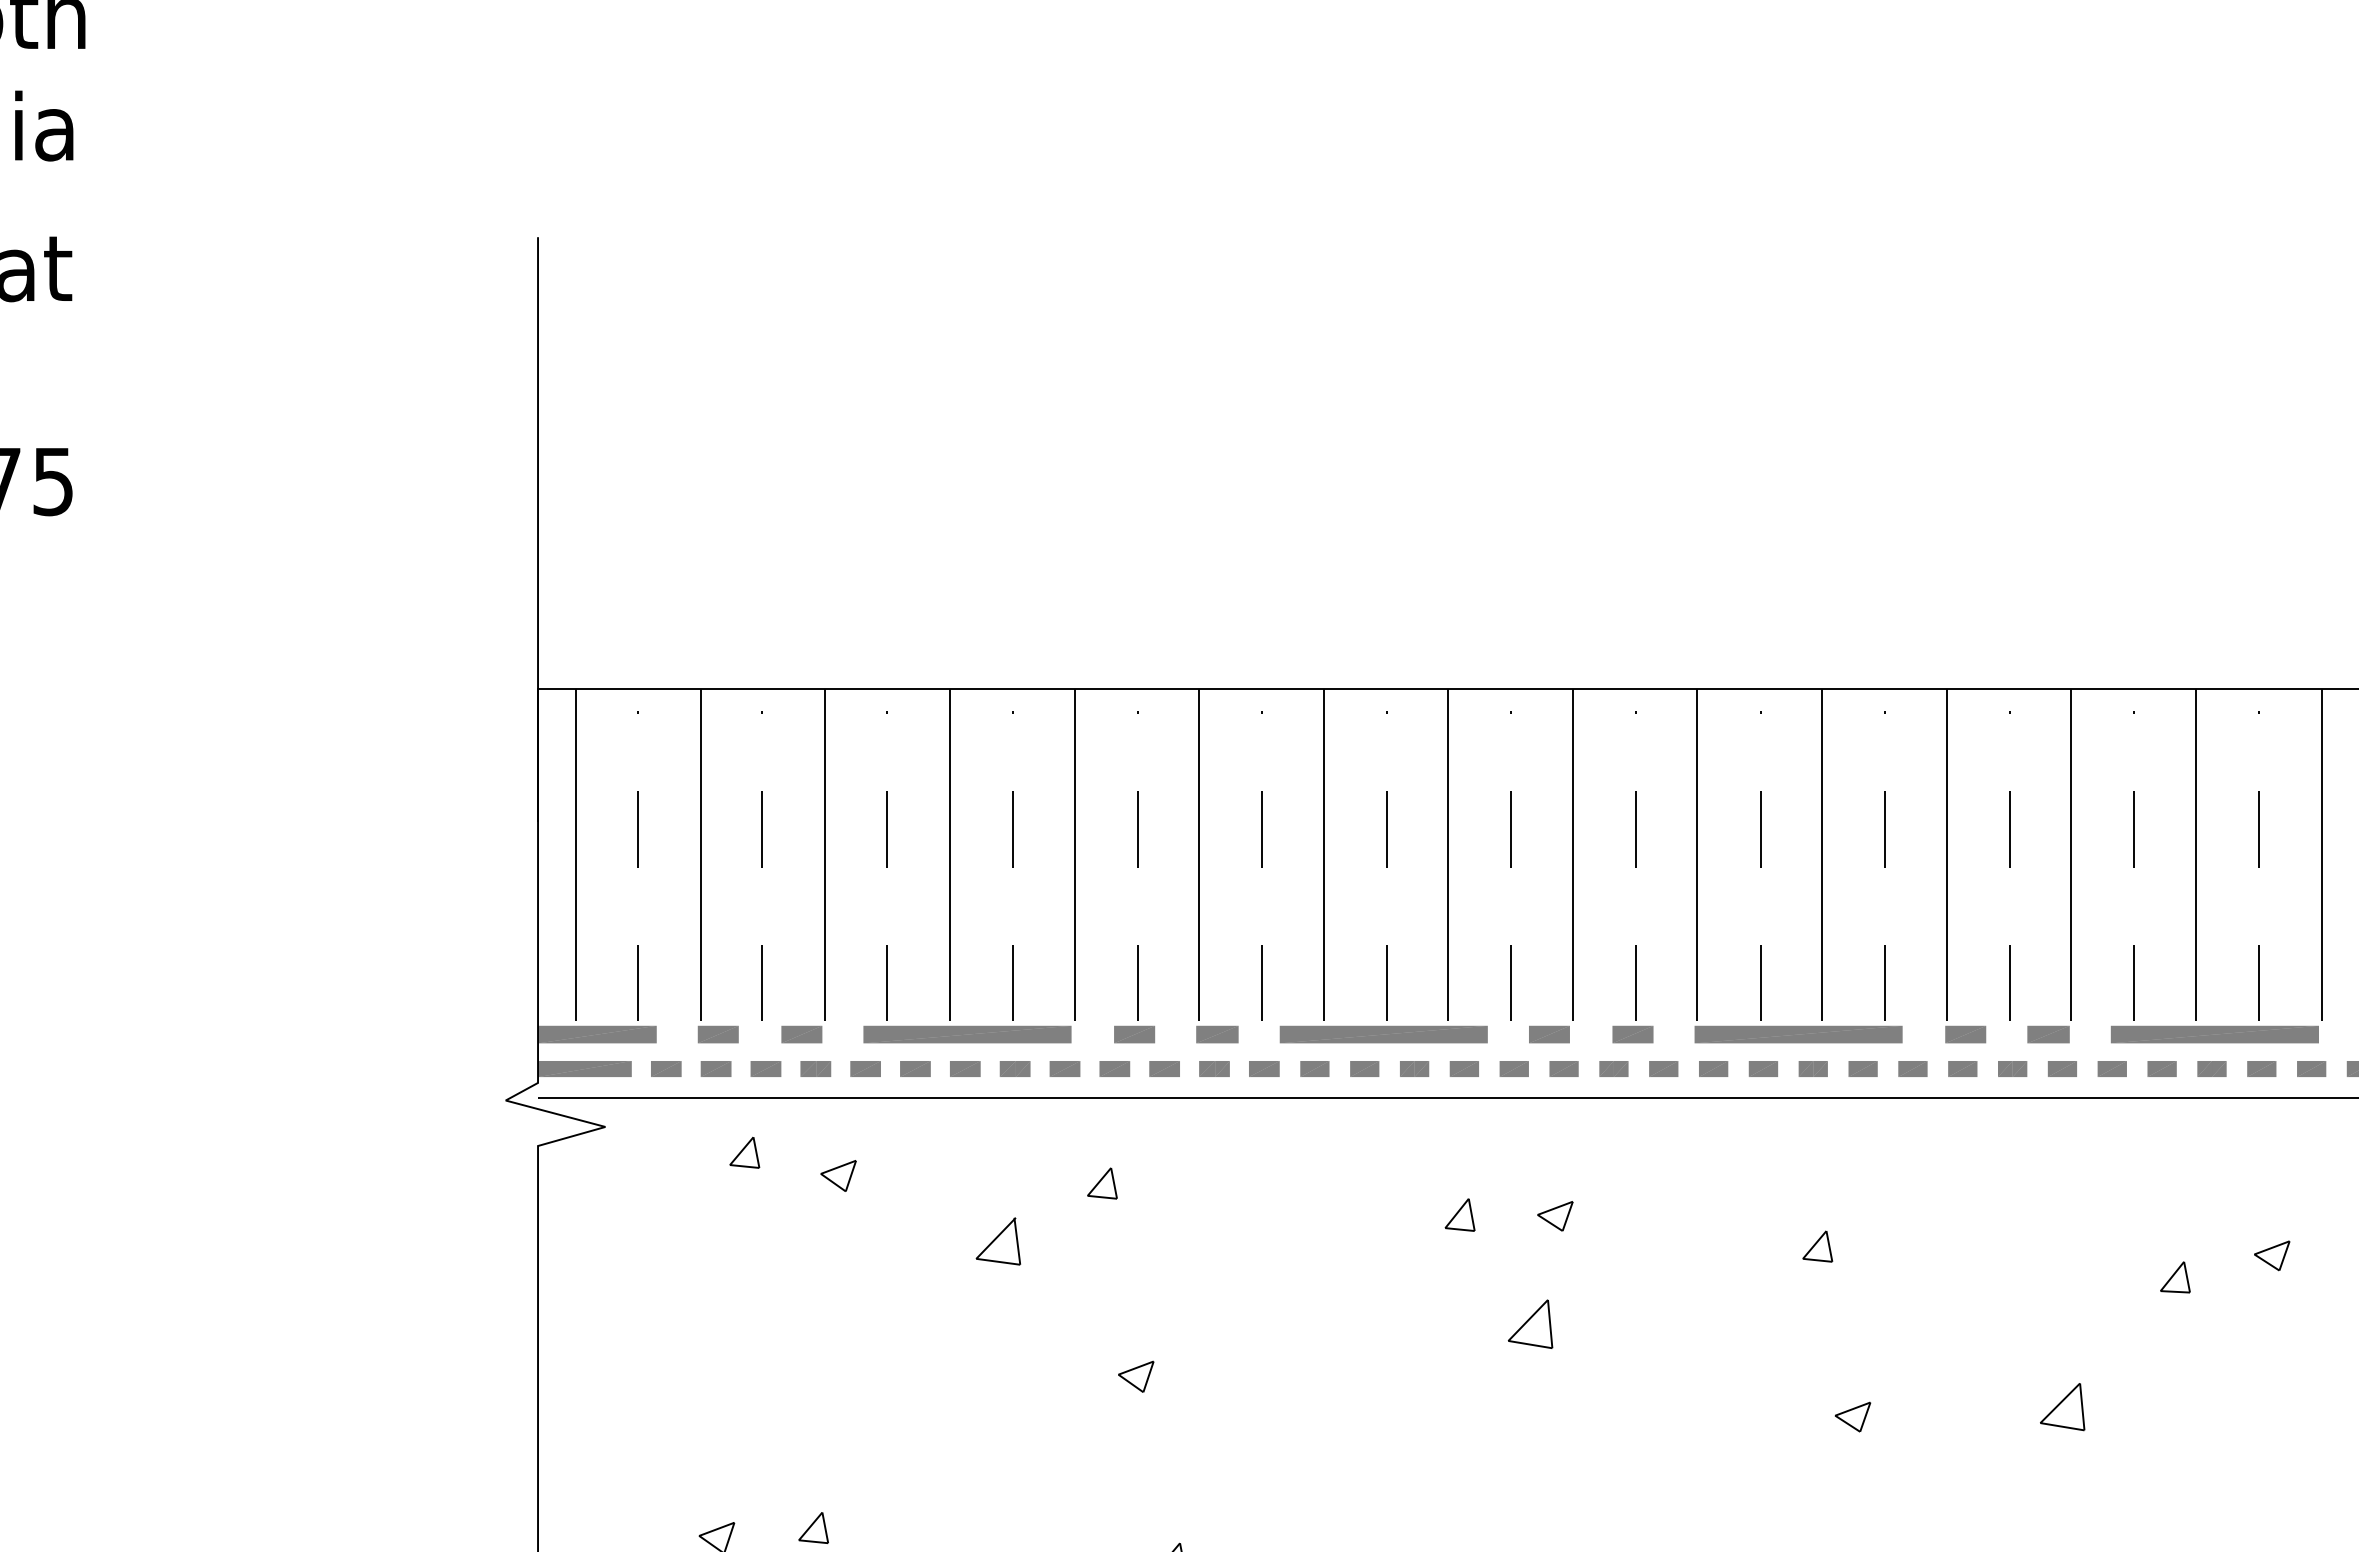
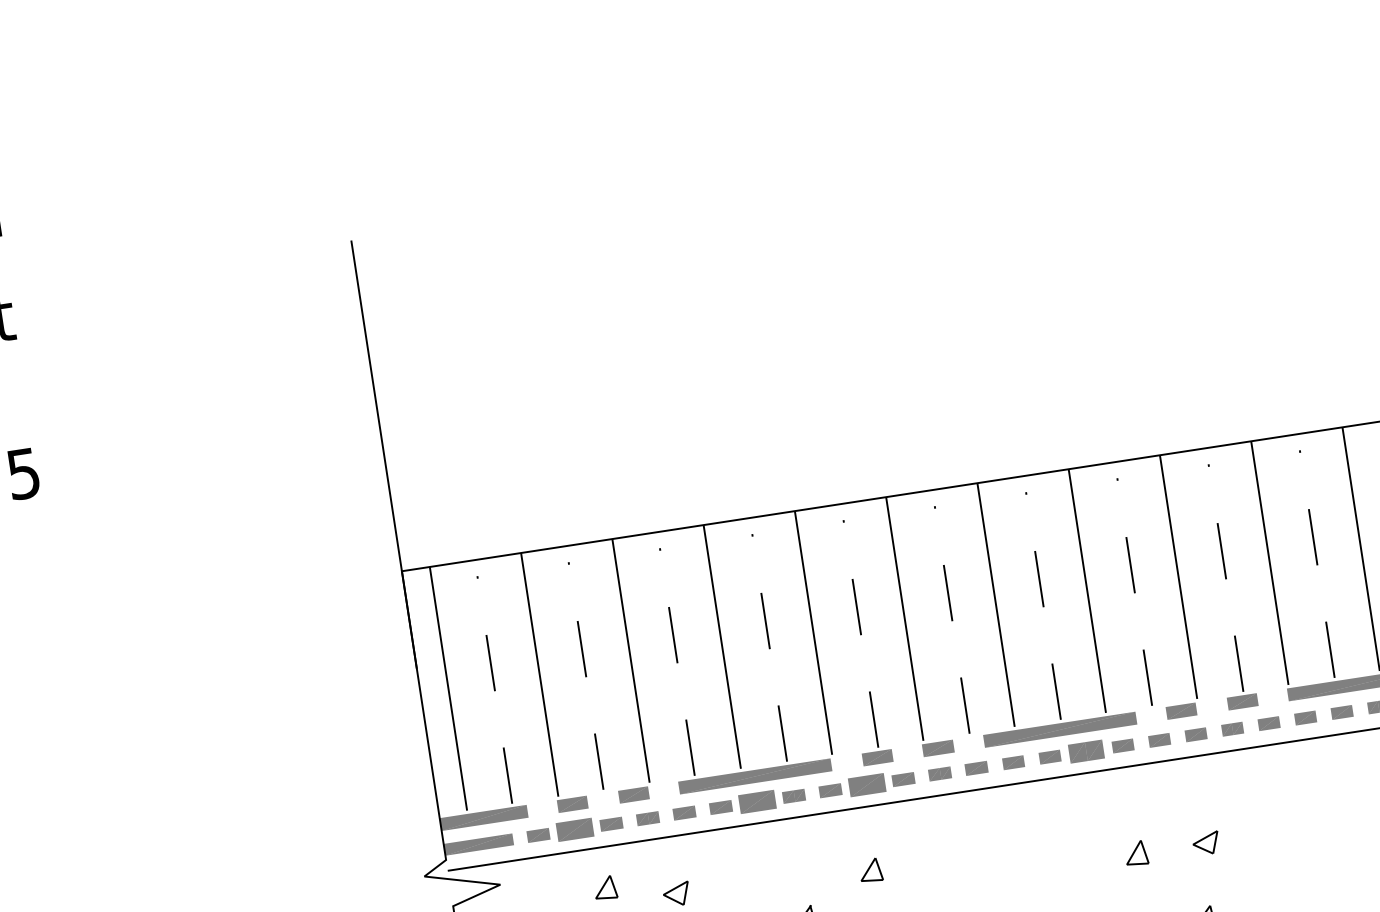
part: (715, 1068) -> (574, 829), size x1.6
part: (965, 1068) -> (757, 801), size x1.6
part: (1114, 1068) -> (866, 784), size x1.6
part: (1414, 1068) -> (1086, 751), size x1.6

